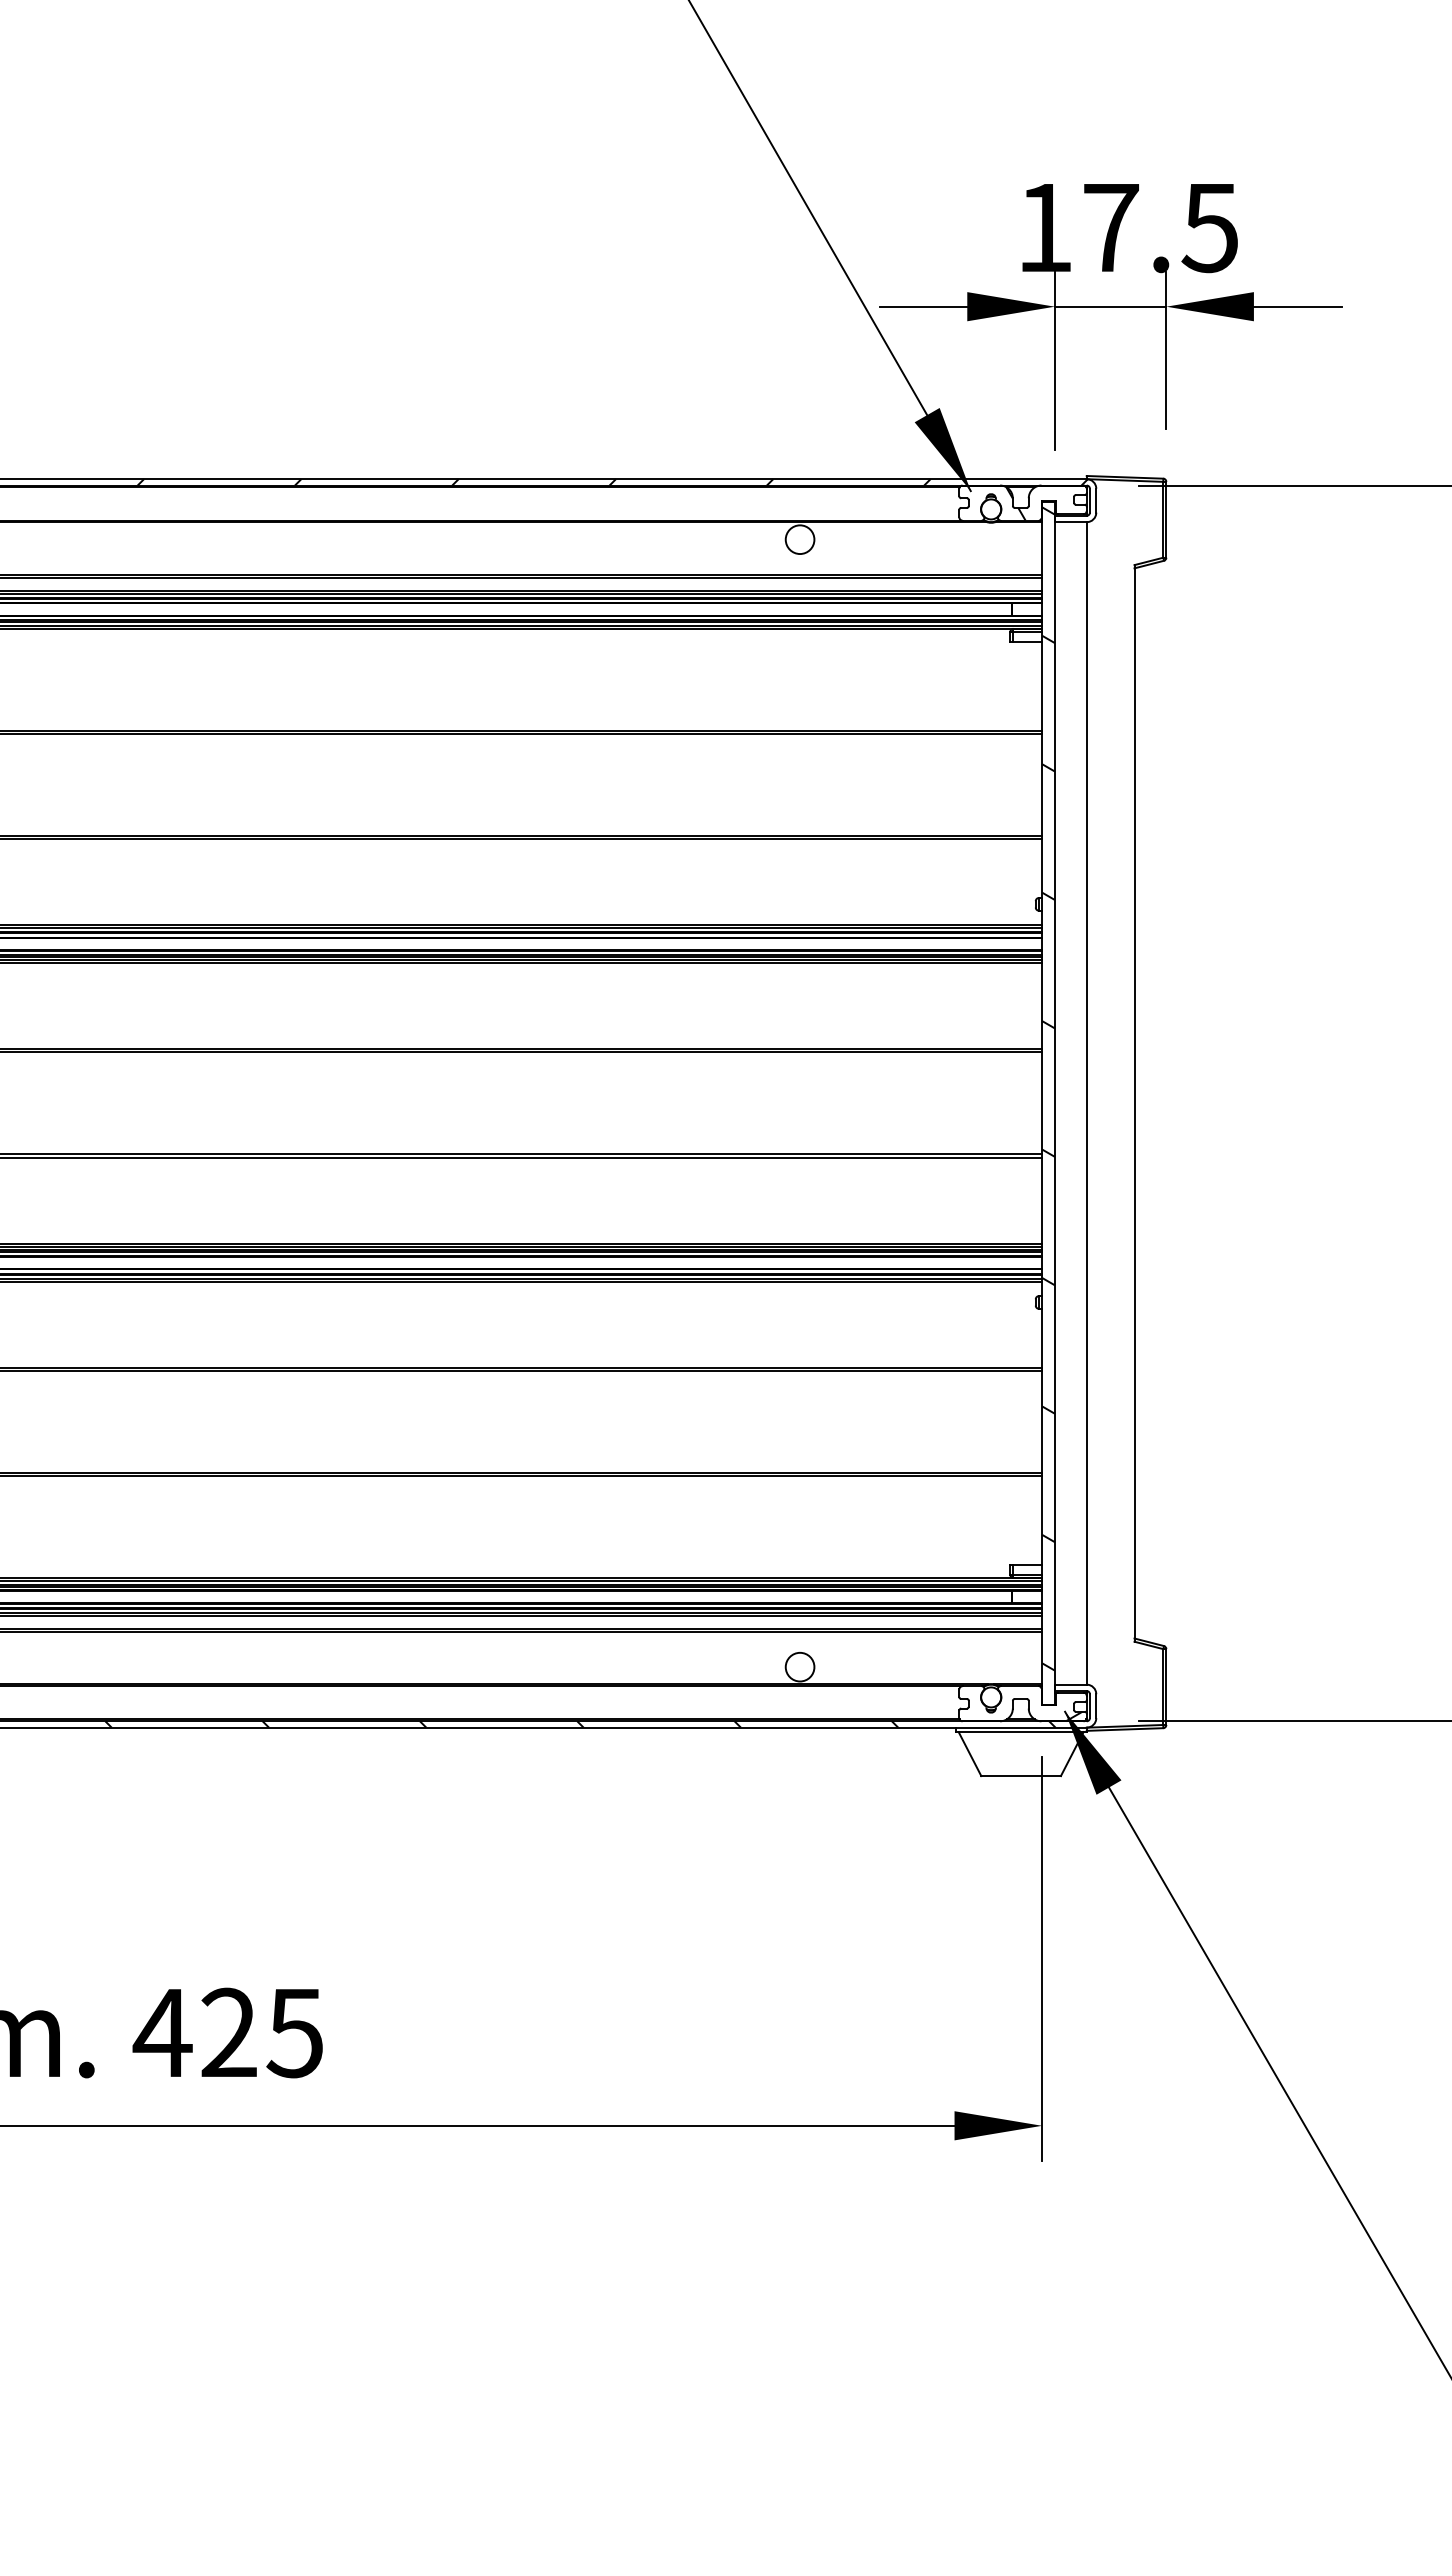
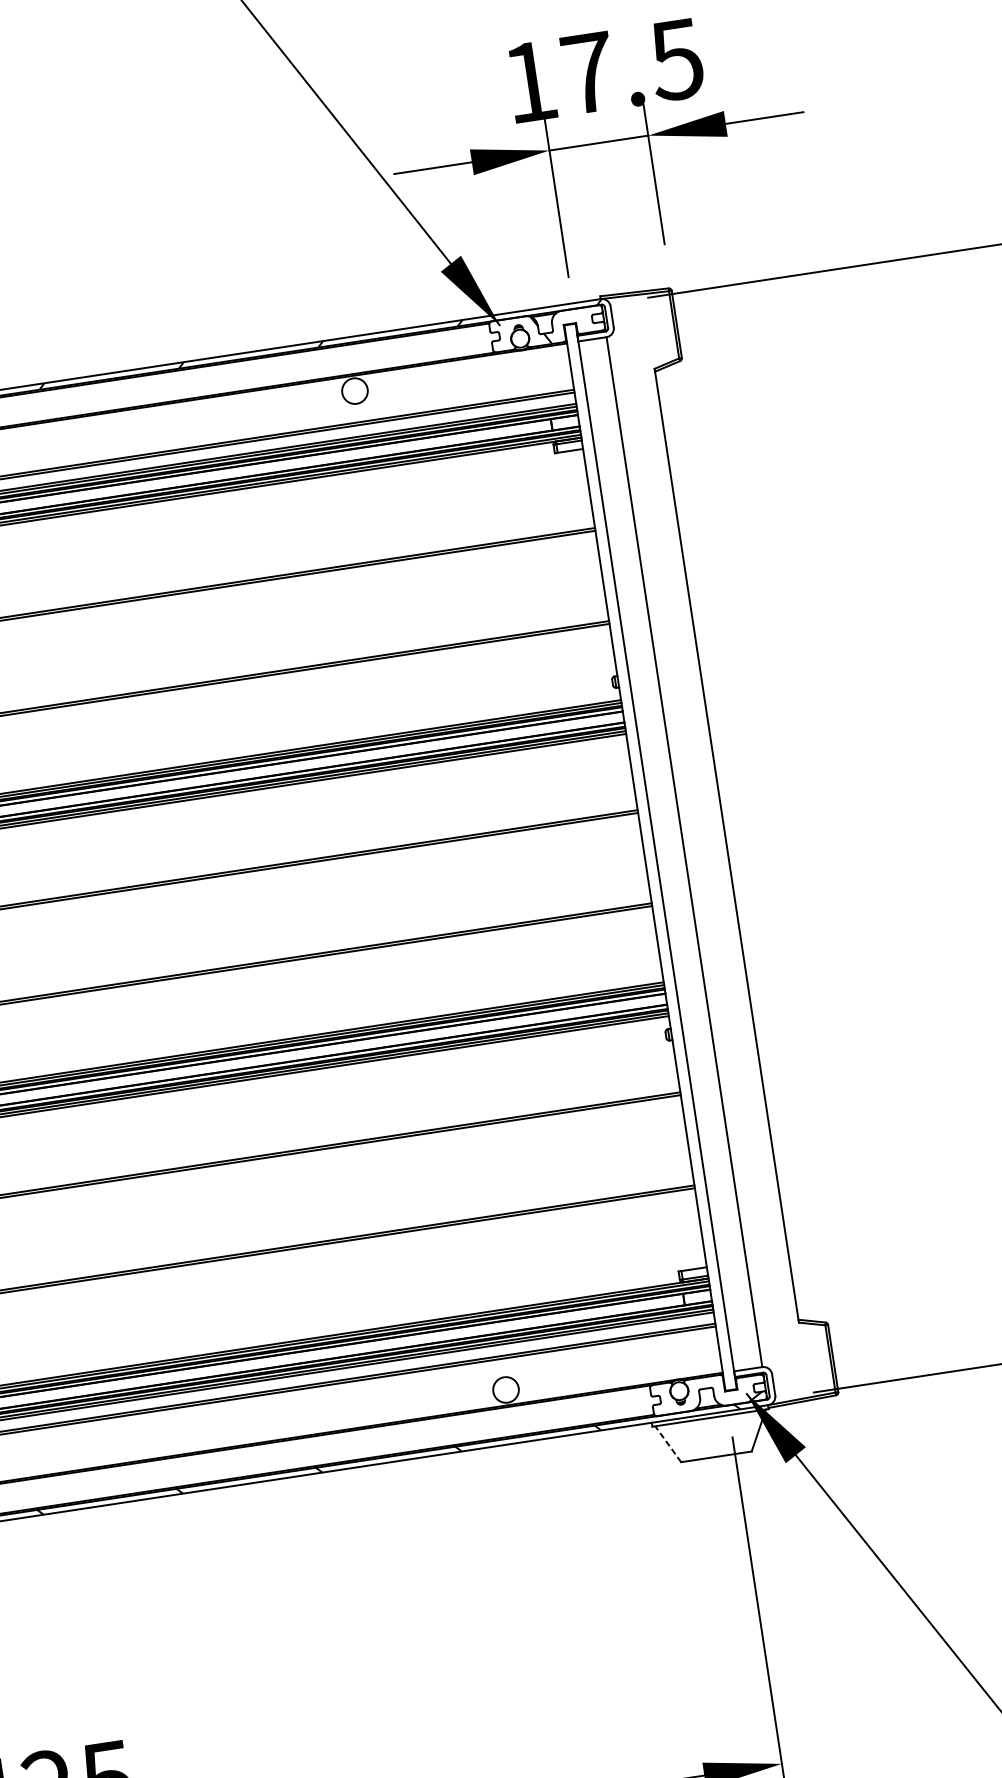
hatch: (1048, 1088) -> (648, 844), removed
line: (970, 1754) -> (668, 1444), solid -> dashed

